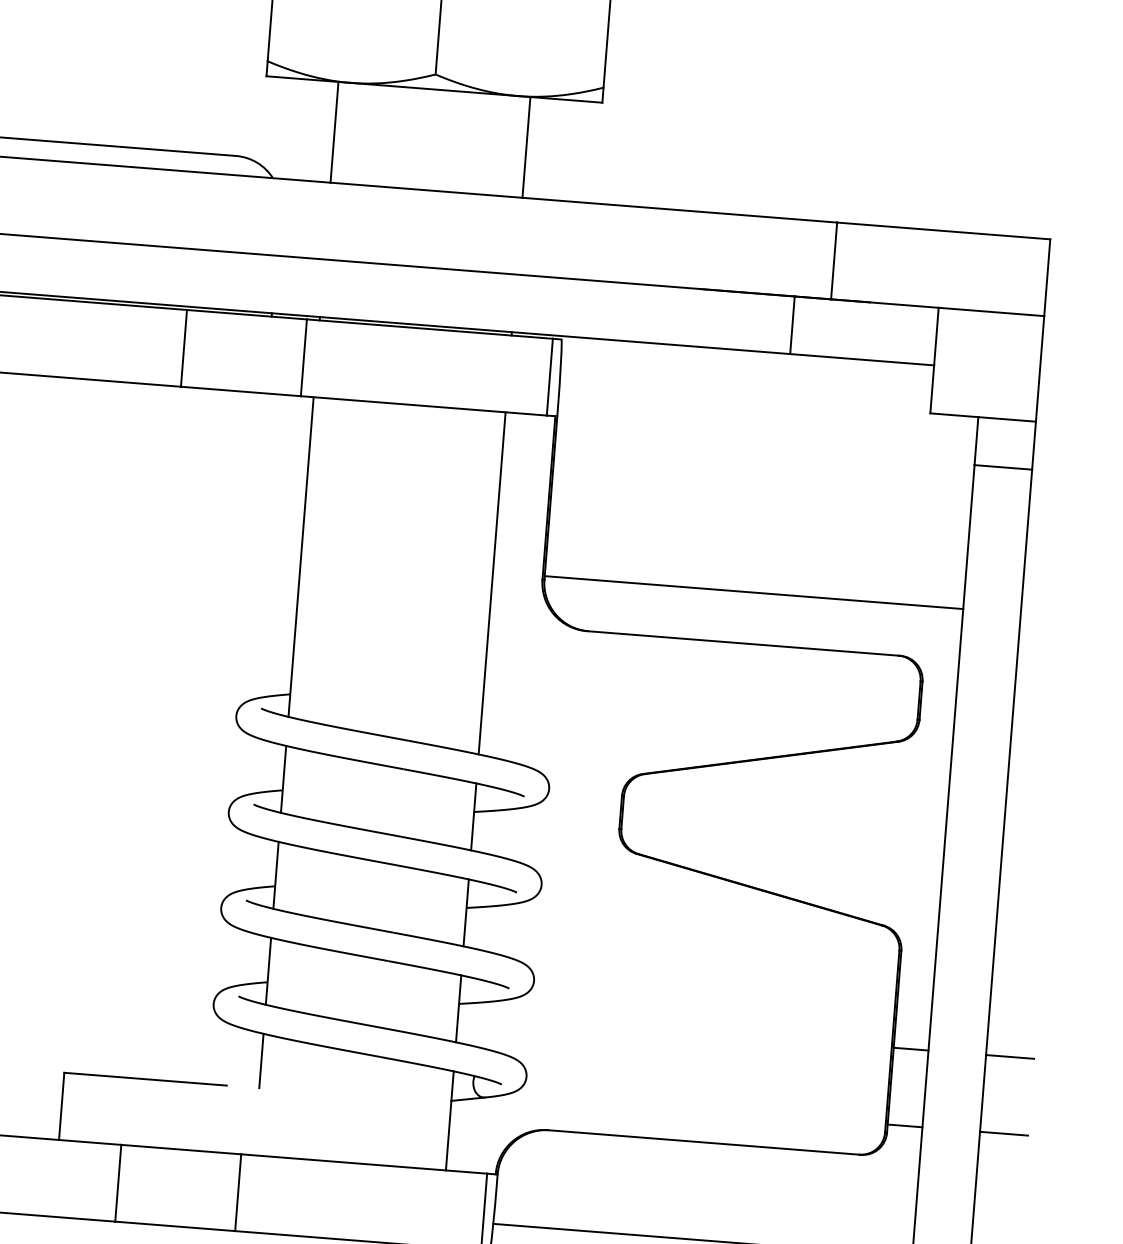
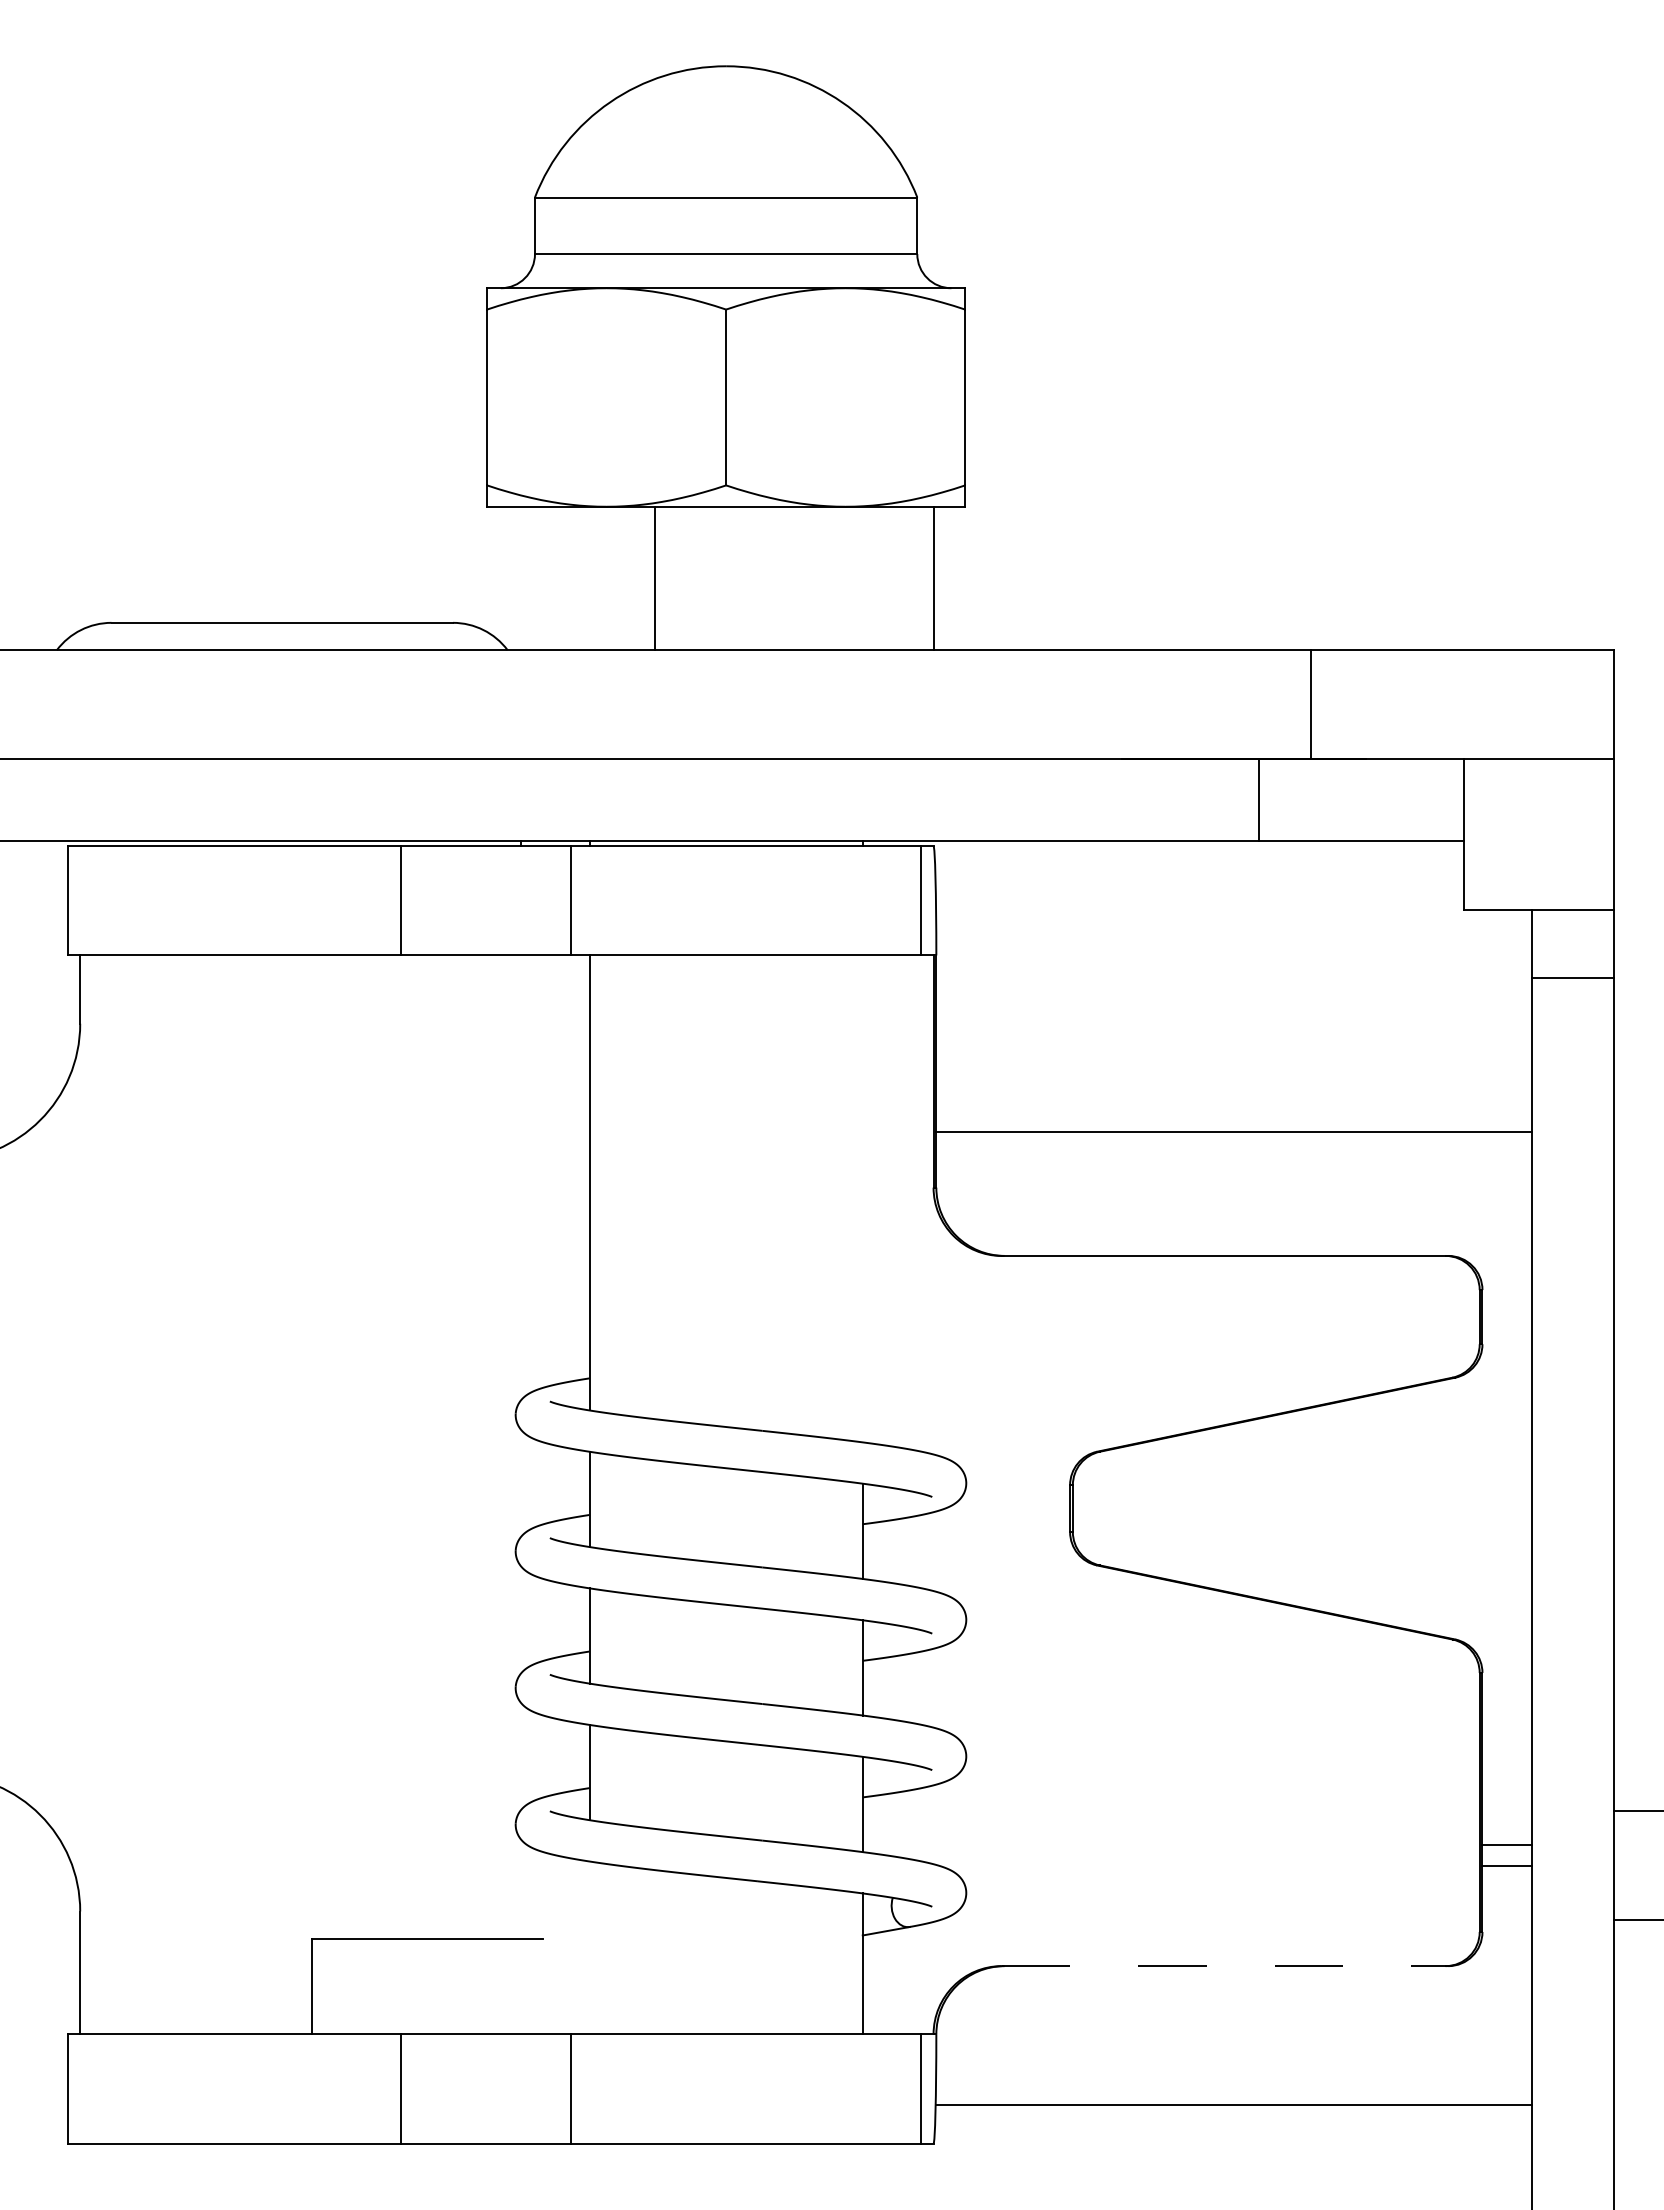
line: (334, 132) -> (654, 578), moved
line: (526, 147) -> (933, 578), moved
line: (491, 583) -> (862, 1198), removed
line: (753, 592) -> (1233, 1131), moved
line: (910, 1049) -> (1506, 1866), moved
line: (261, 1060) -> (589, 1899), removed
line: (904, 1125) -> (1506, 1845), moved
line: (703, 1142) -> (1223, 1966), solid -> dashed

